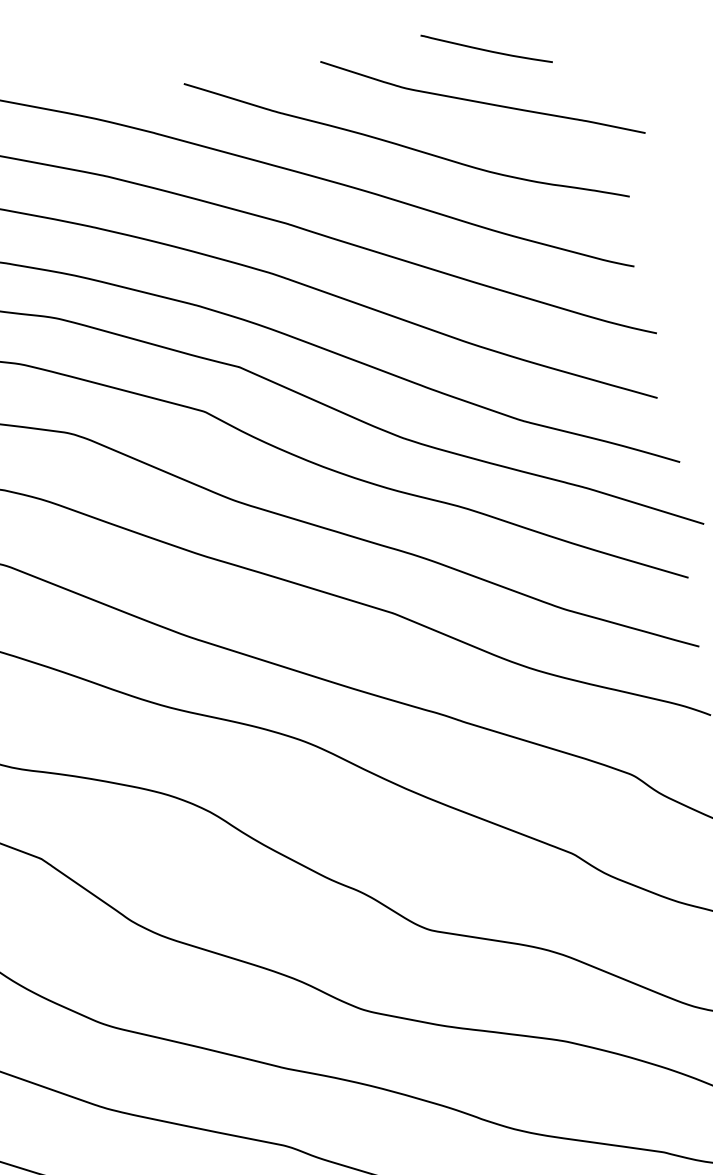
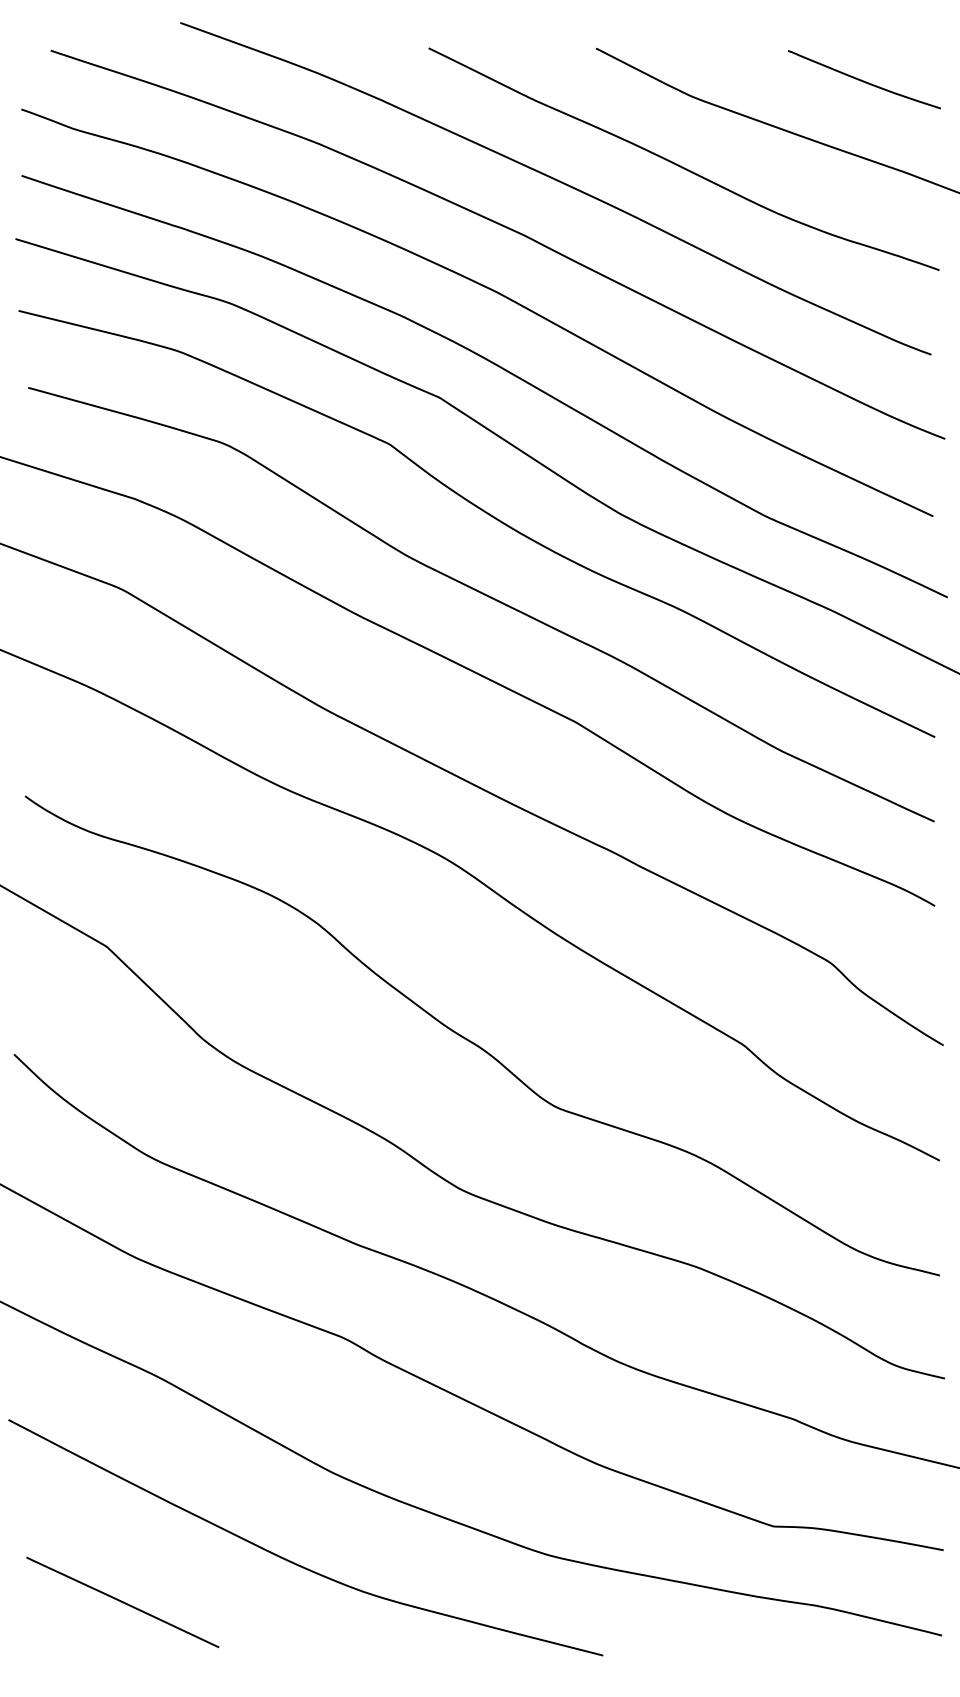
curve: (486, 49) -> (863, 80), moved

